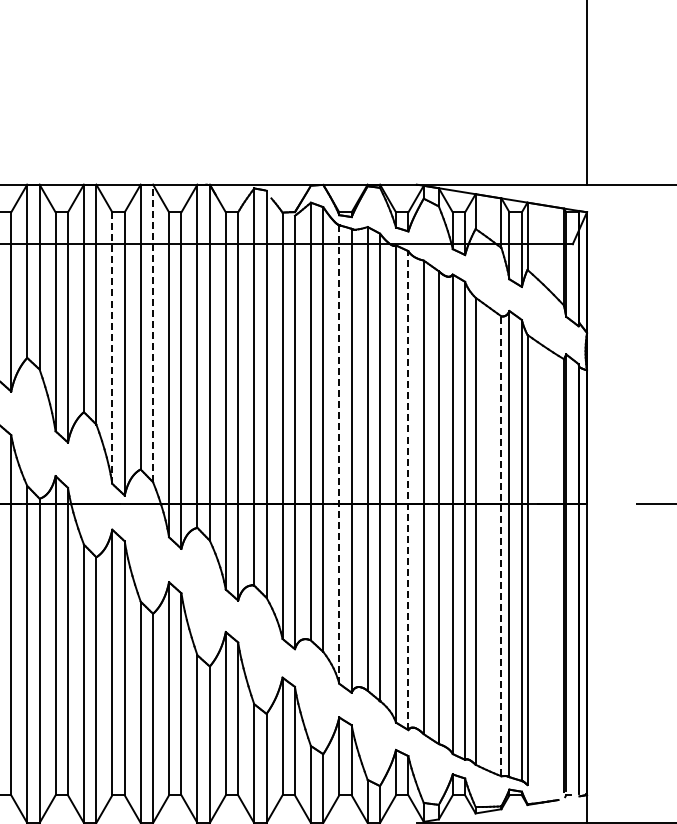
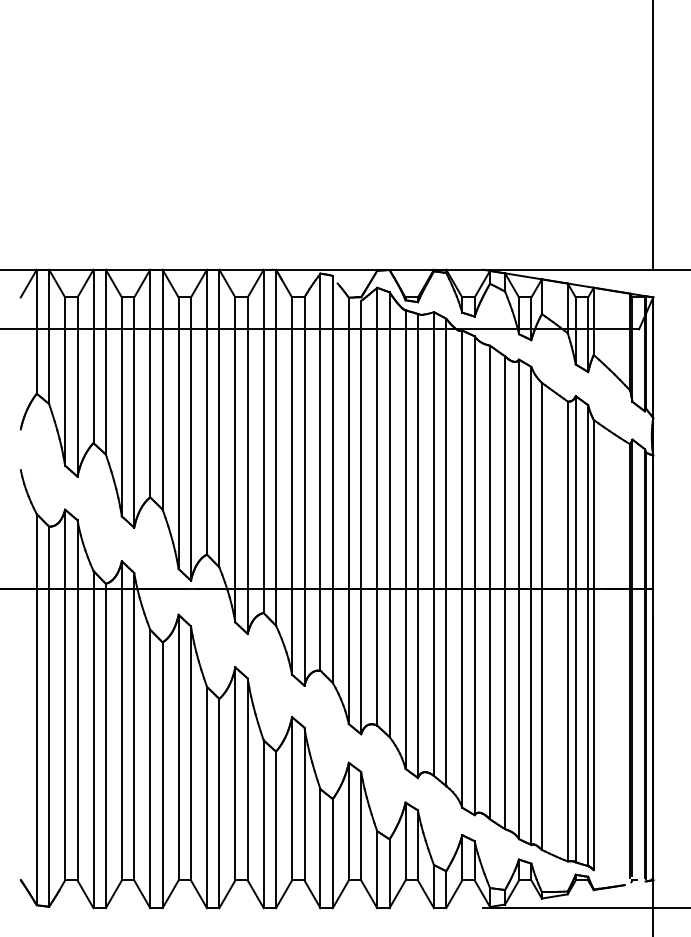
line: (153, 333) -> (219, 418), dashed -> solid
line: (112, 348) -> (178, 433), dashed -> solid
line: (339, 454) -> (405, 539), dashed -> solid
line: (408, 490) -> (474, 575), dashed -> solid
line: (501, 546) -> (567, 631), dashed -> solid

